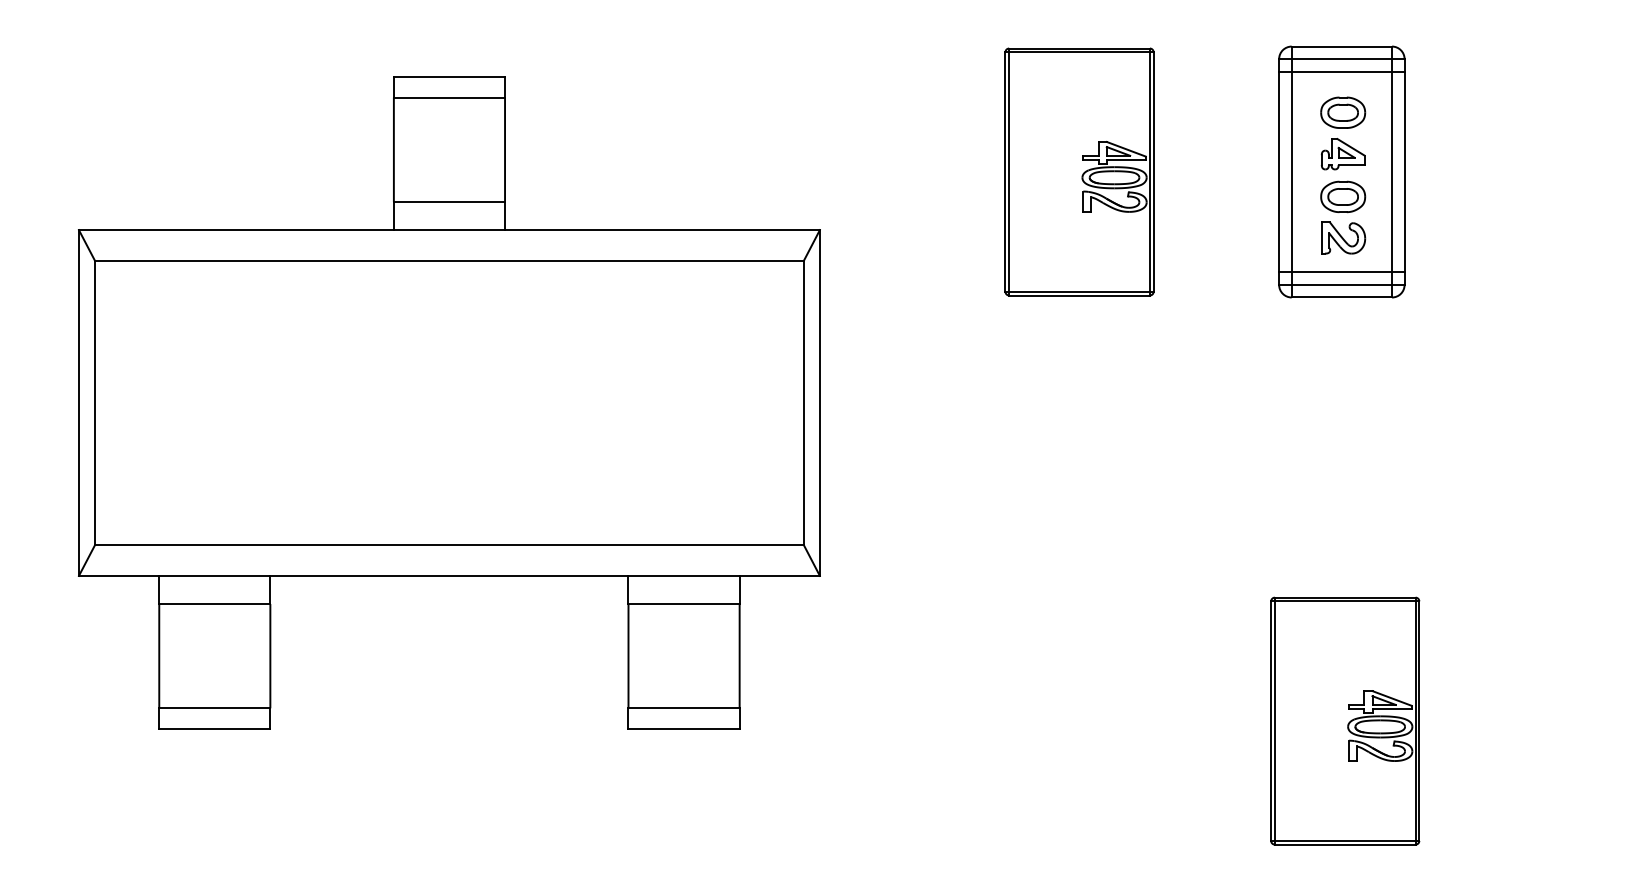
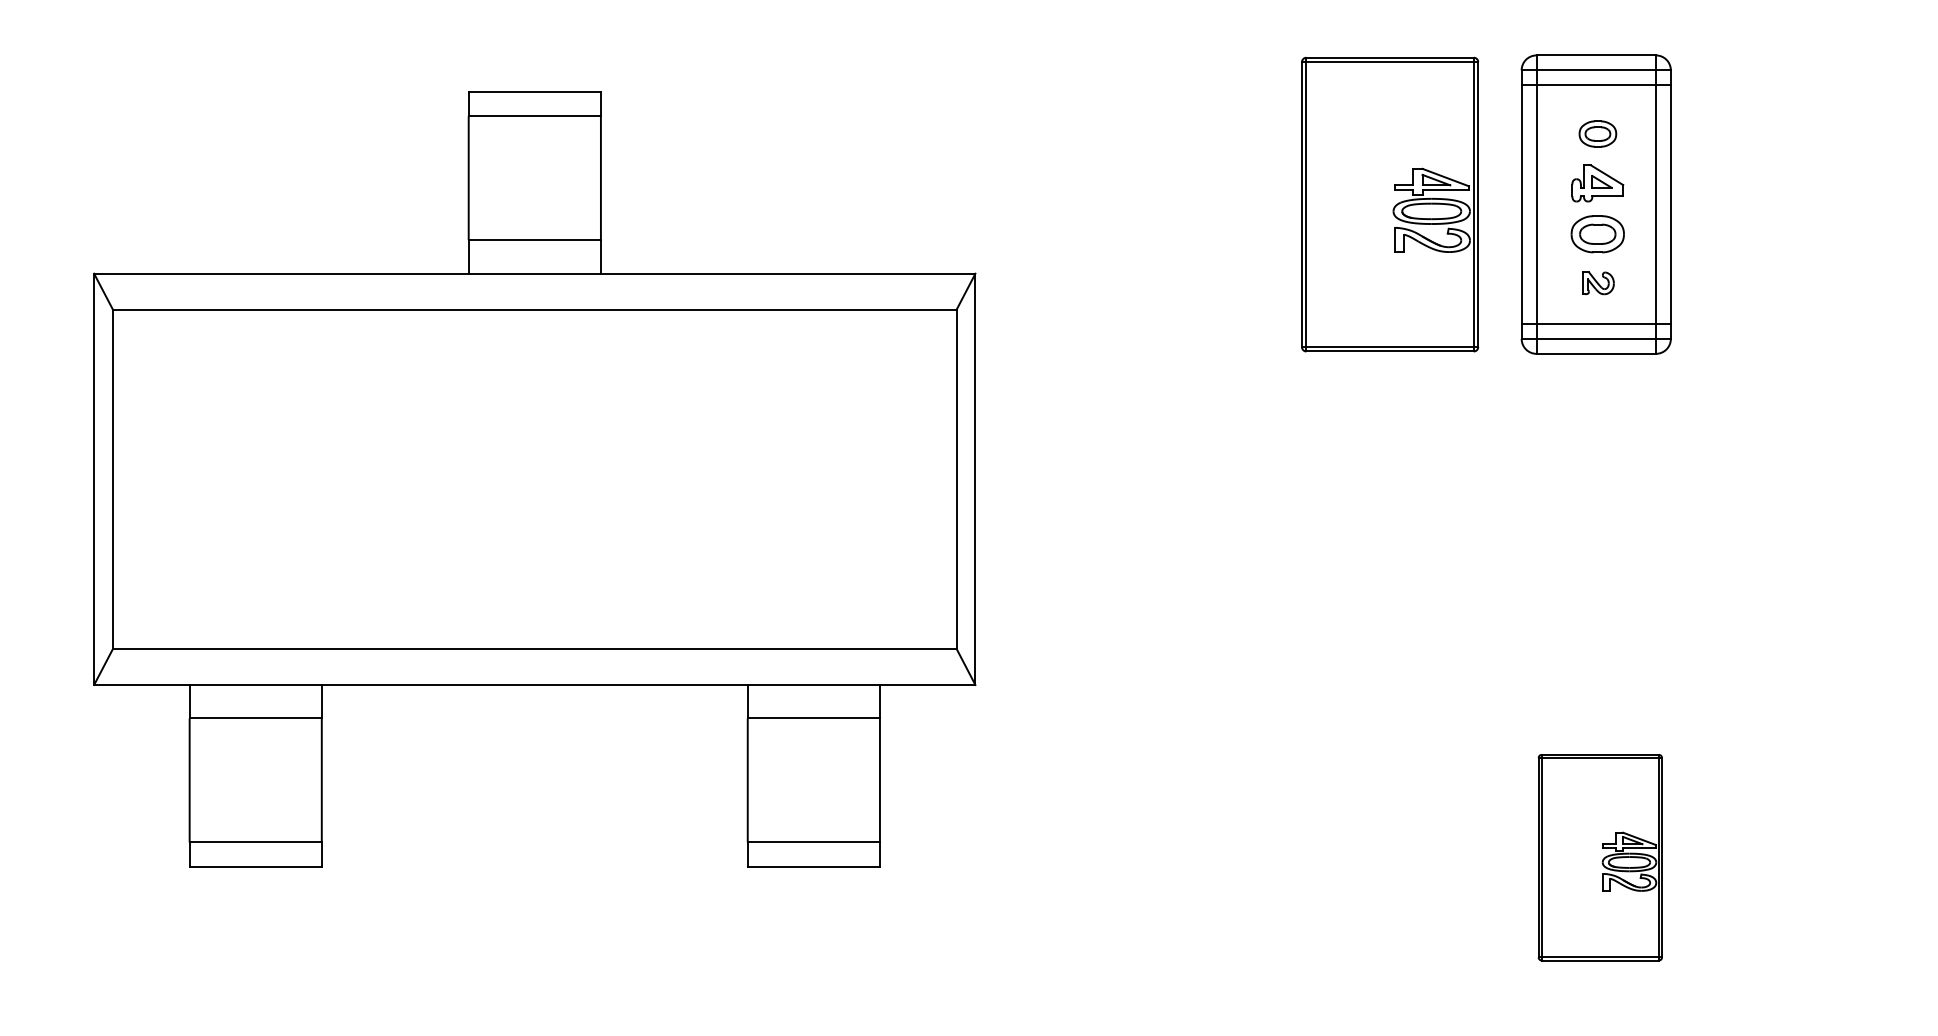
part: (1343, 112) -> (1598, 133), size x0.7
part: (1079, 171) -> (1390, 203), moved
part: (1343, 237) -> (1598, 282), size x0.6
part: (1345, 720) -> (1600, 856), size x0.7

